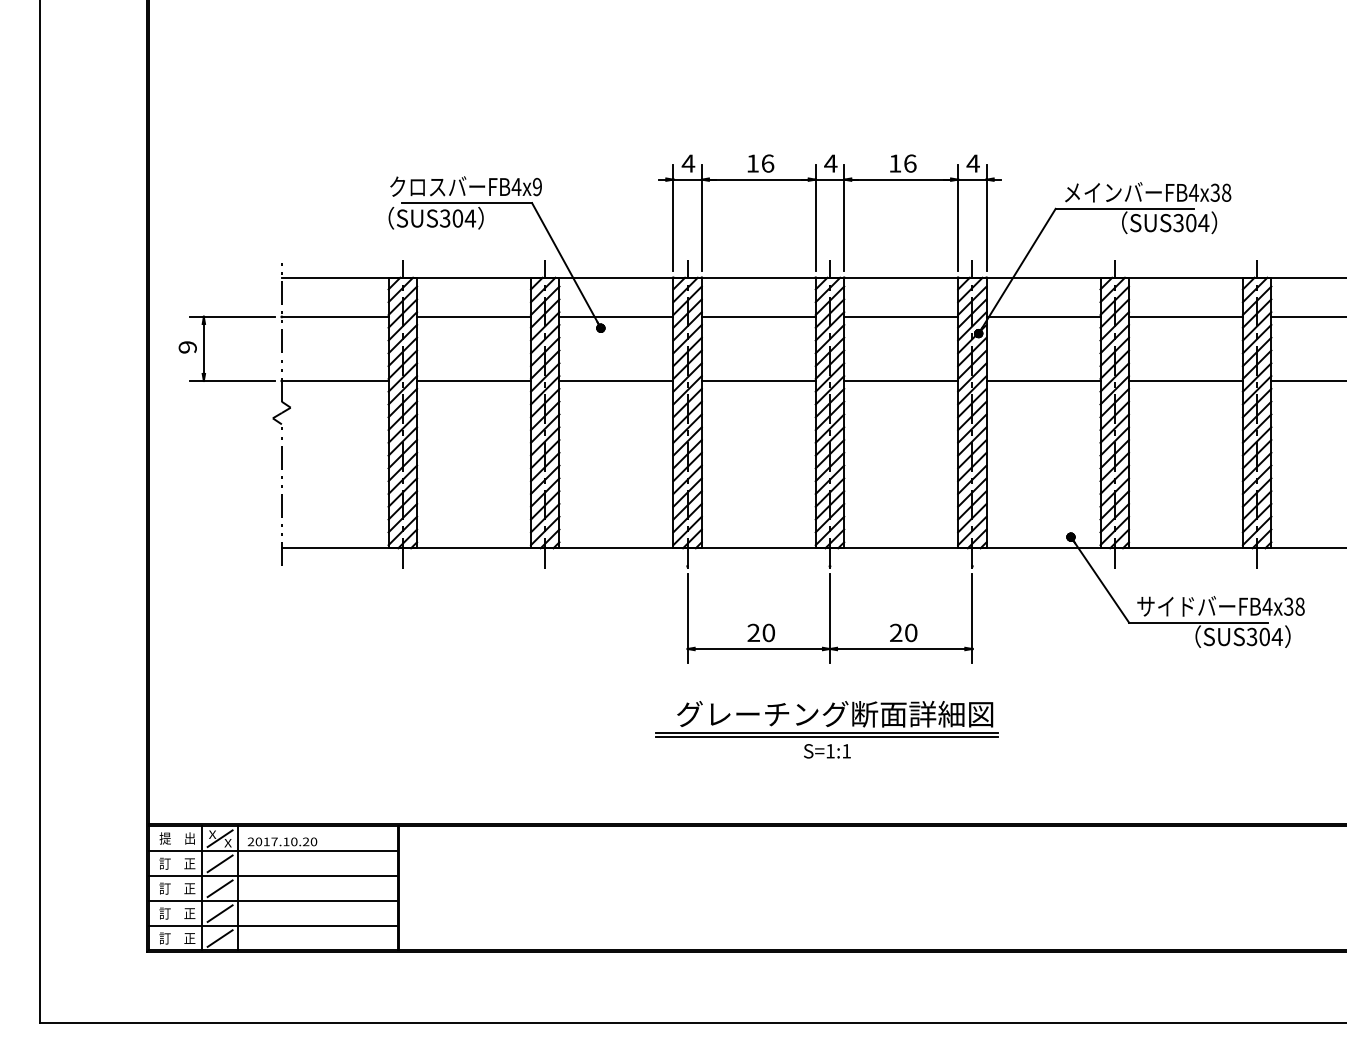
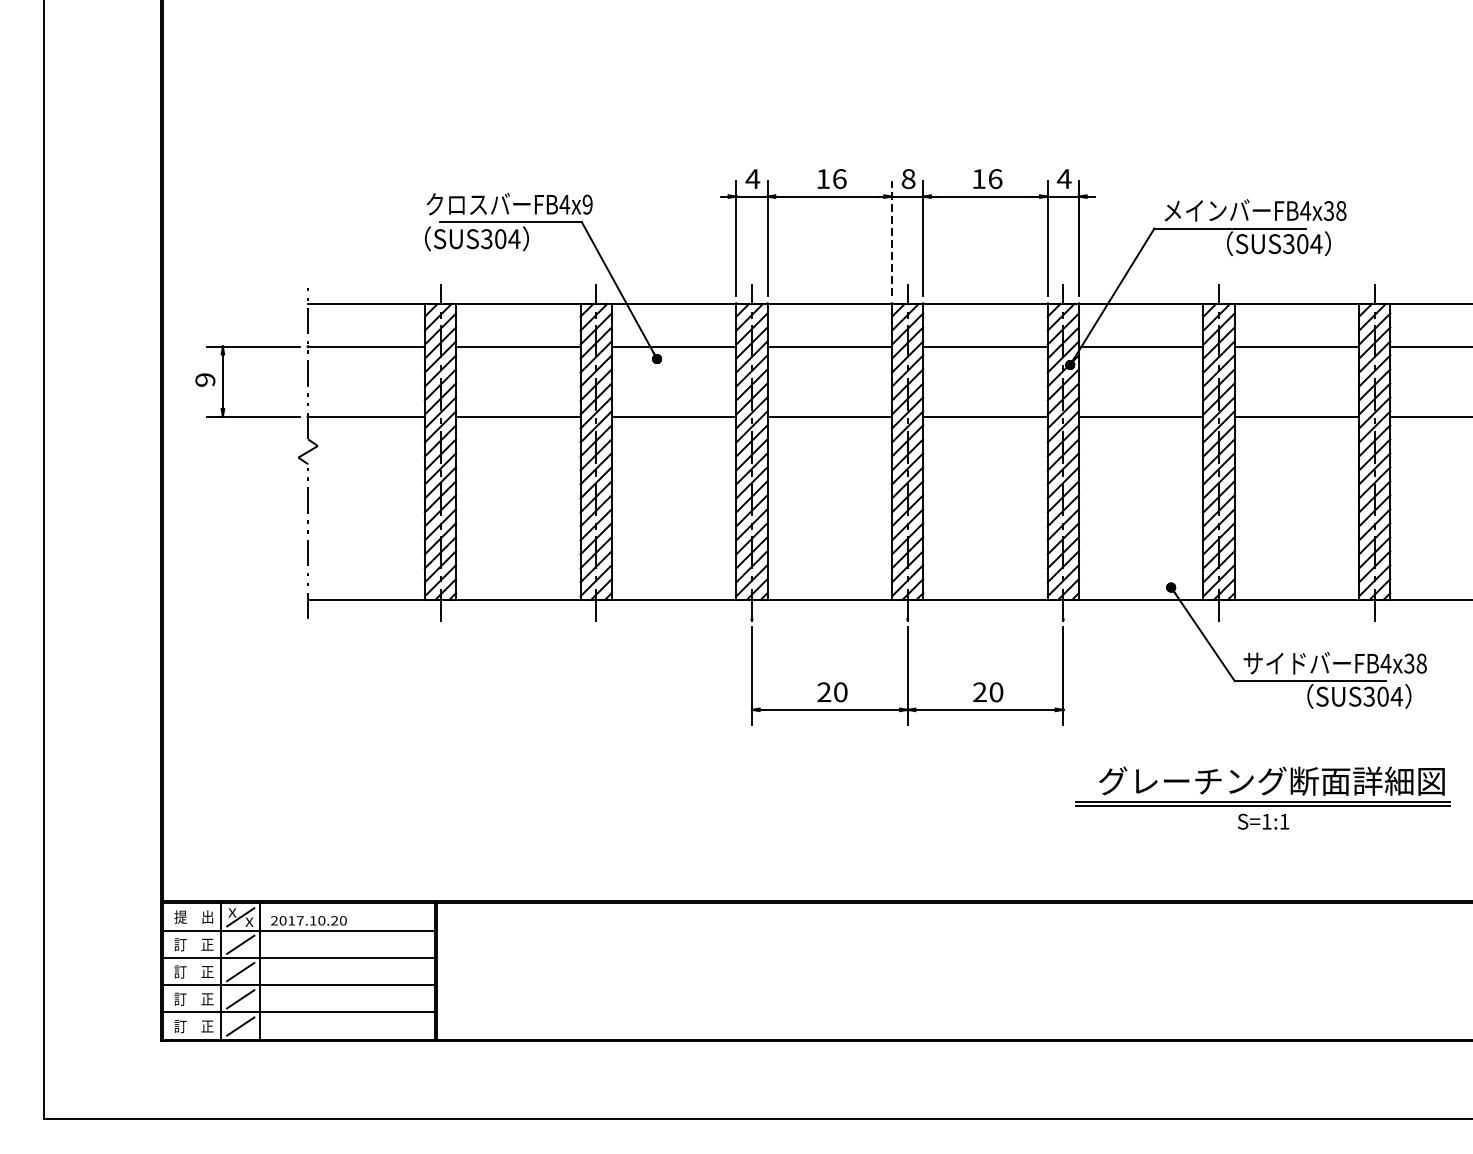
text: (830, 163) -> (908, 178), 4 -> 8
line: (815, 218) -> (891, 239), solid -> dashed
part: (826, 729) -> (1262, 797), moved

